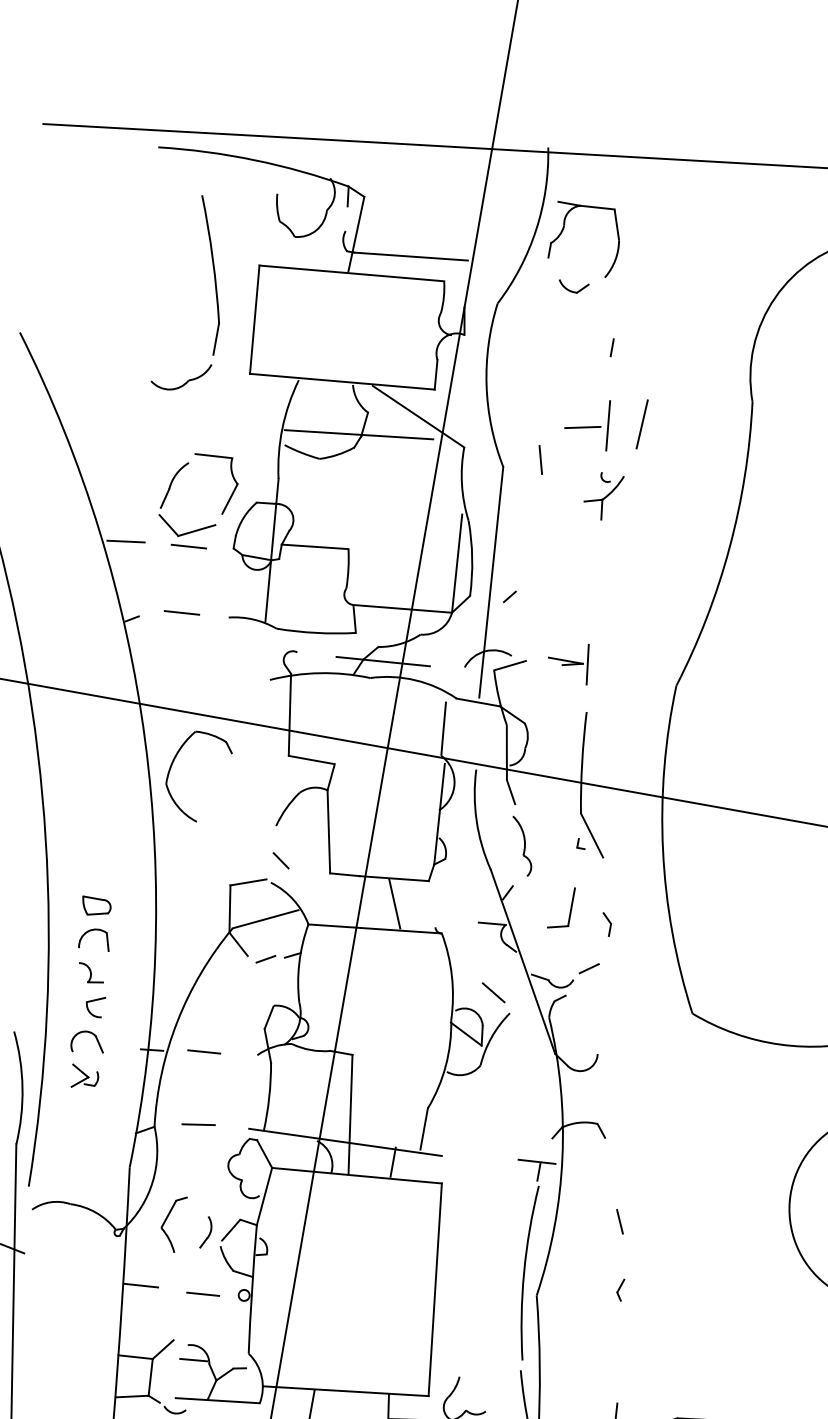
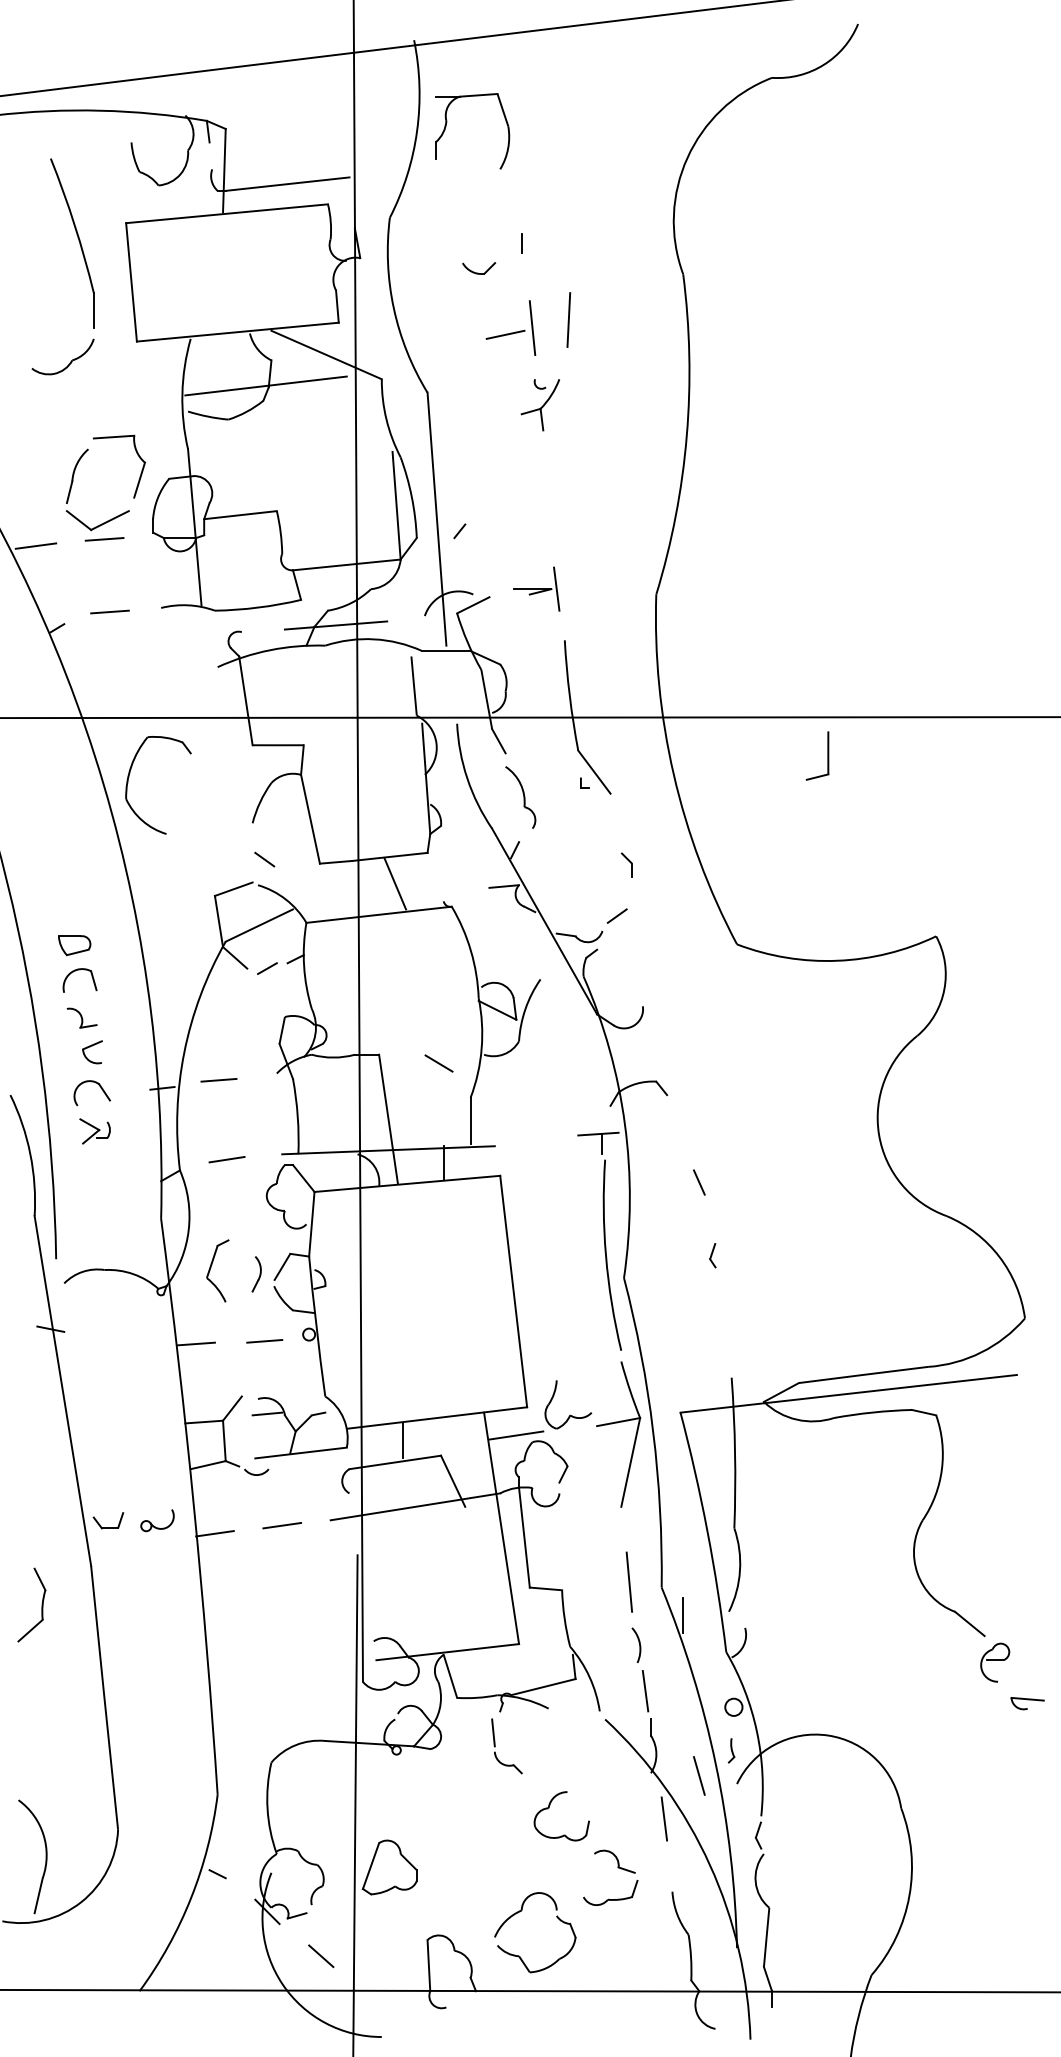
part: (573, 287) -> (479, 268), moved
line: (540, 459) -> (466, 377), removed
part: (570, 909) -> (827, 755), moved
line: (493, 992) -> (438, 1063), moved

